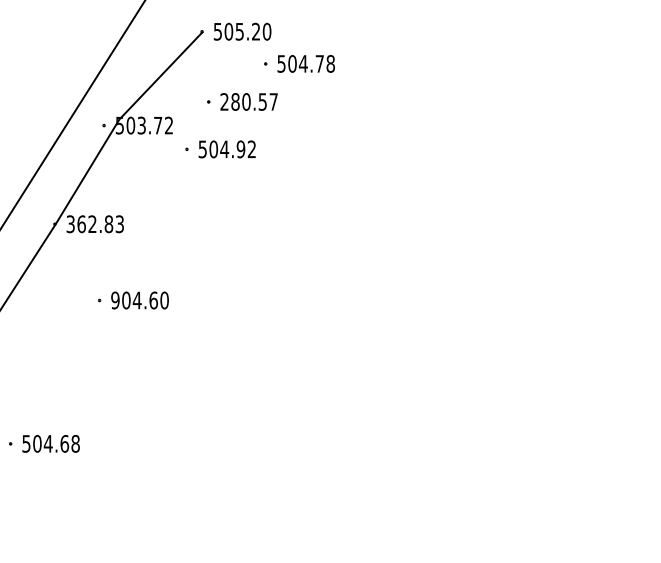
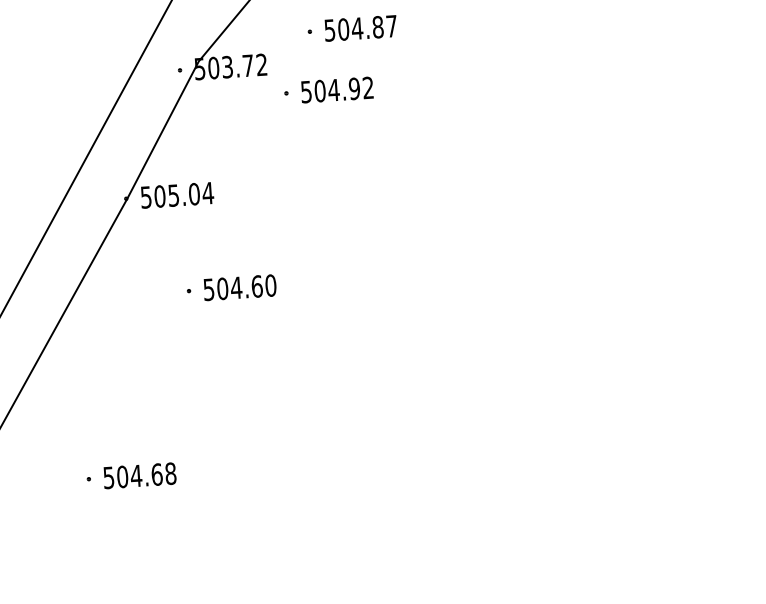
text: (243, 101) -> (353, 28), 280.57 -> 504.87
text: (95, 224) -> (177, 195), 362.83 -> 505.04
text: (115, 300) -> (209, 289), 904.60 -> 504.60

